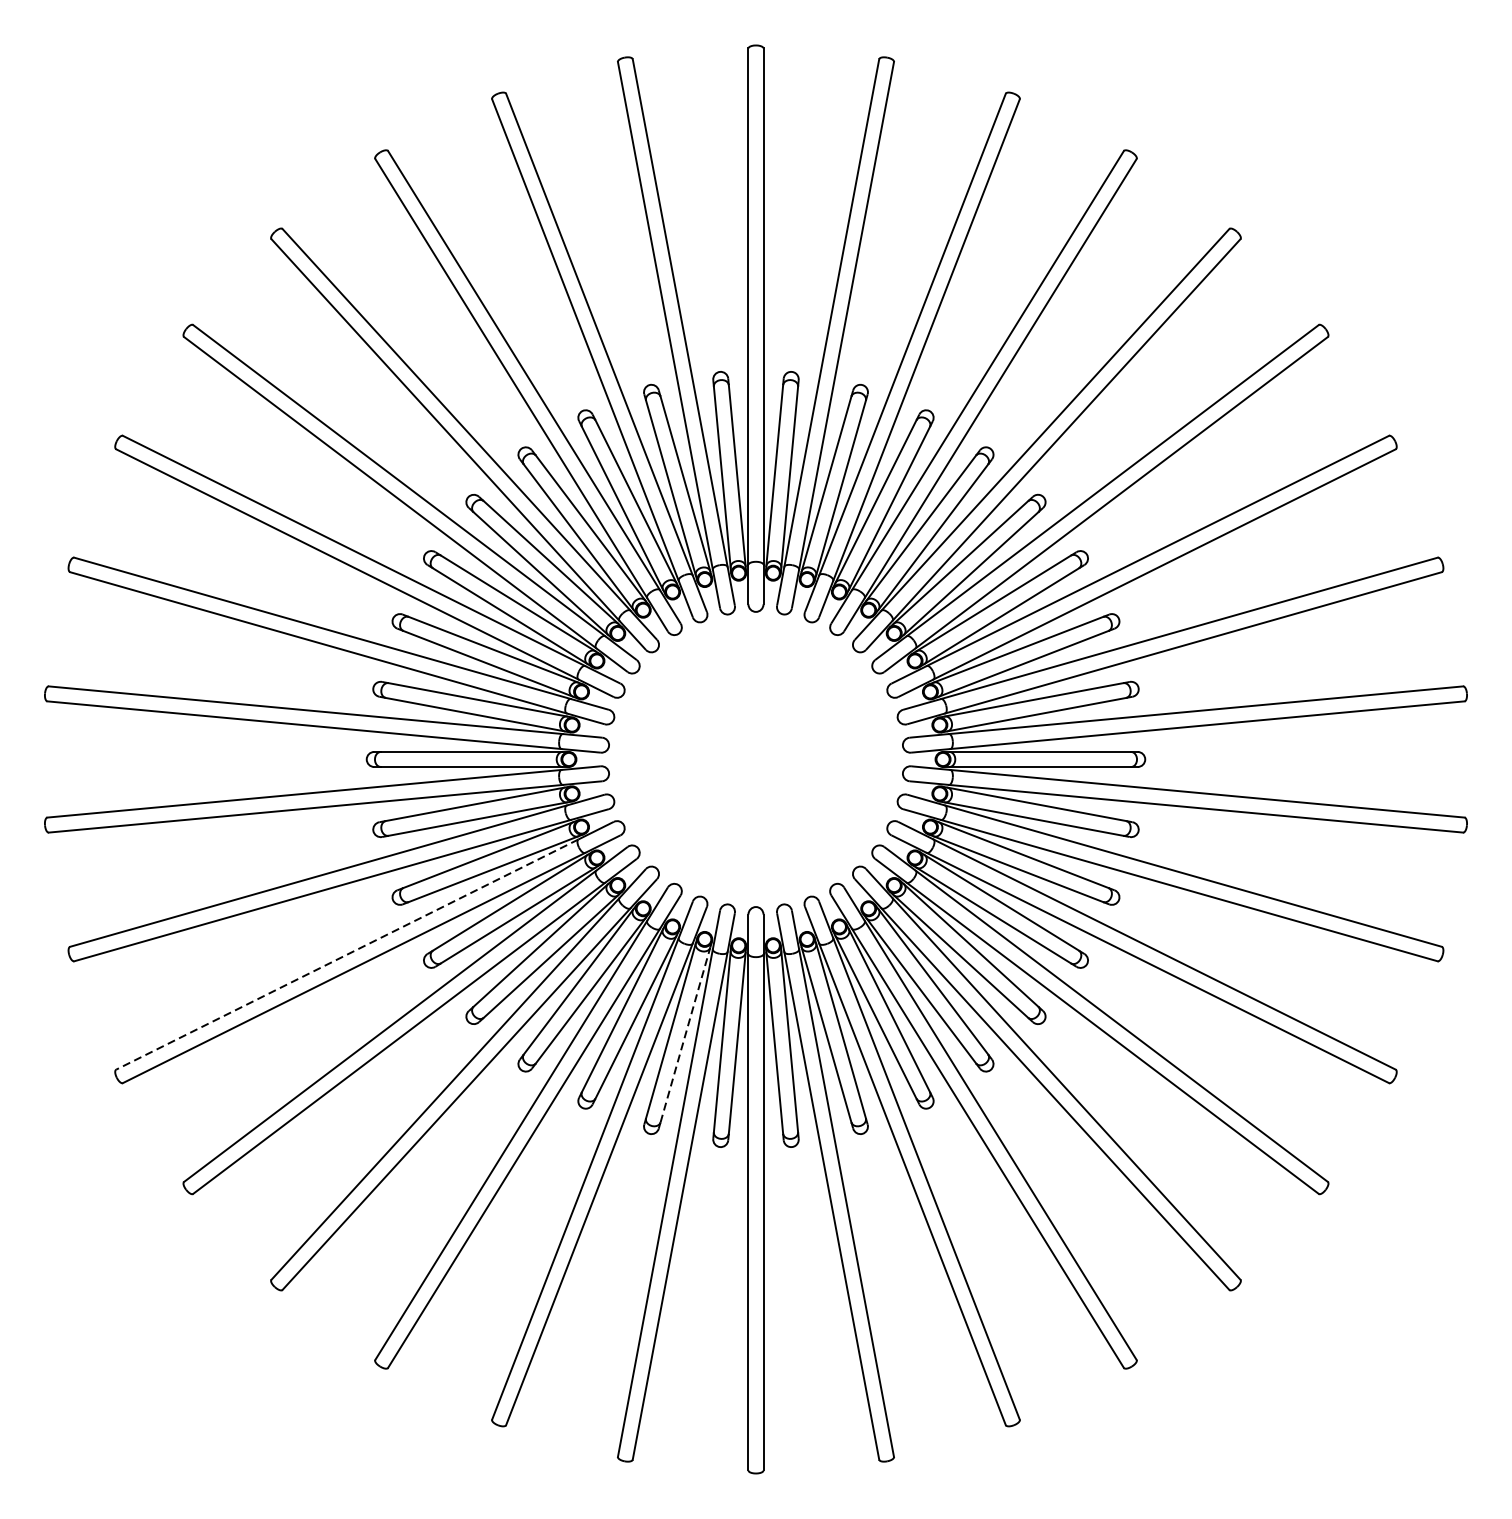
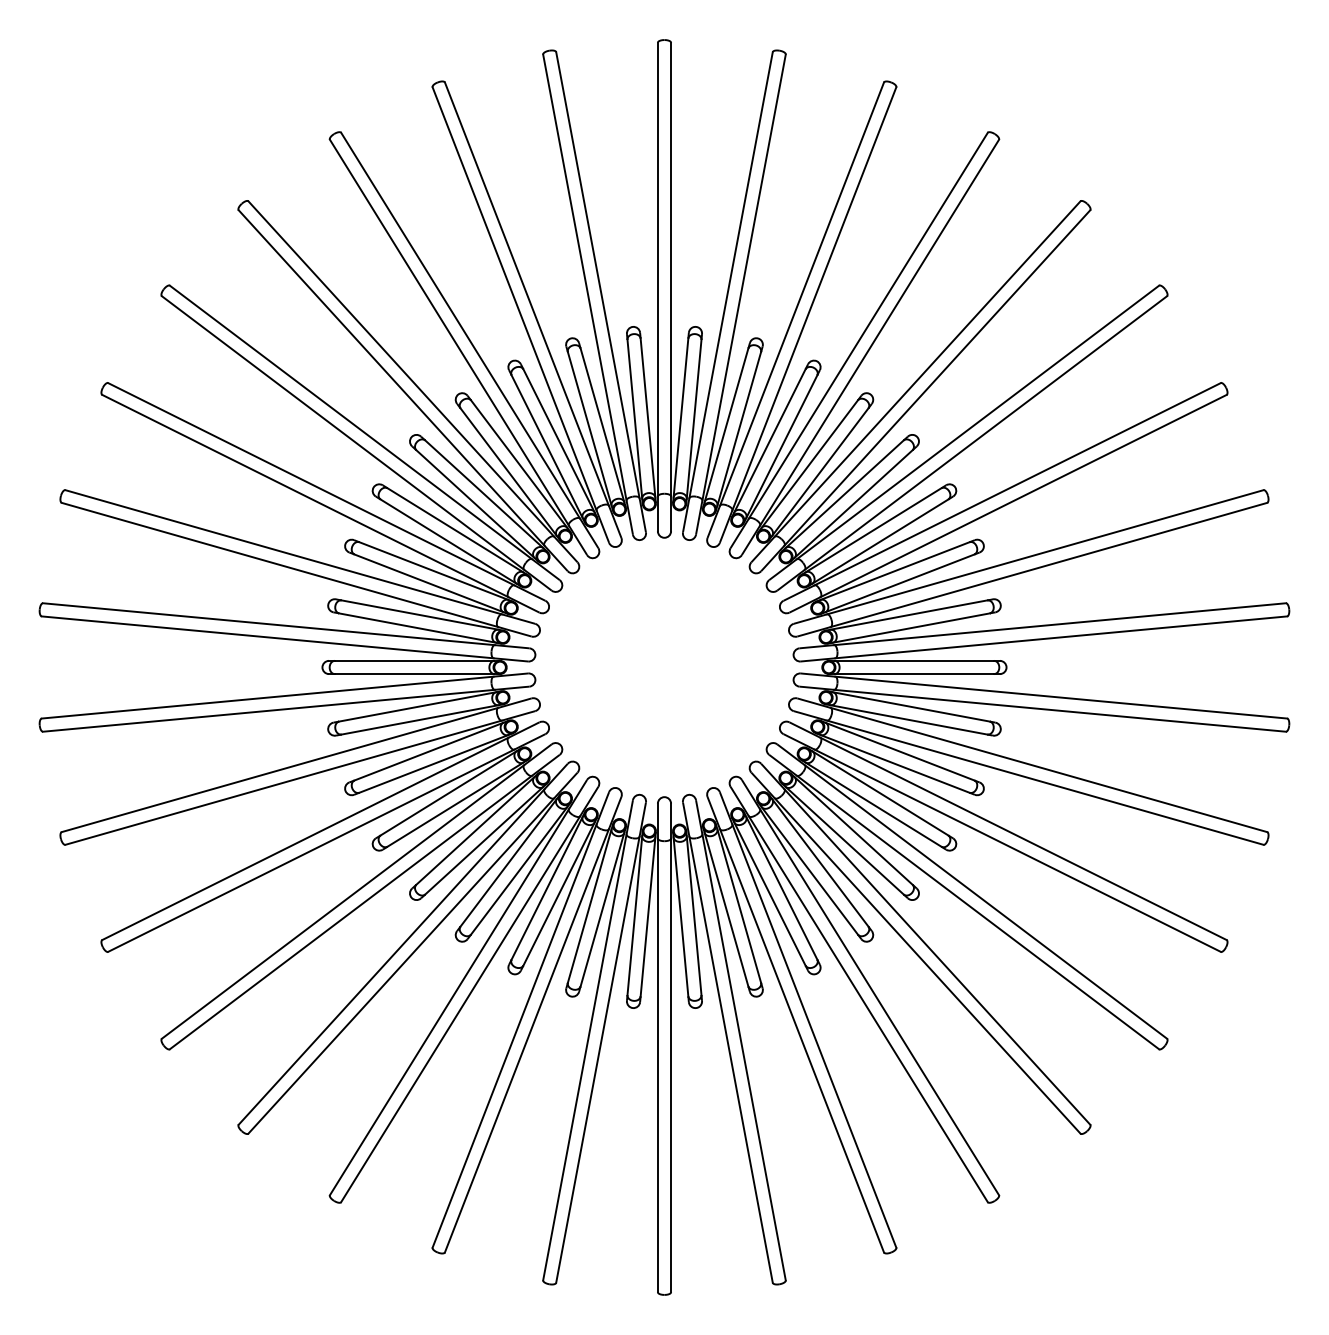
line: (347, 954) -> (305, 838), dashed -> solid
line: (685, 1034) -> (602, 909), dashed -> solid

